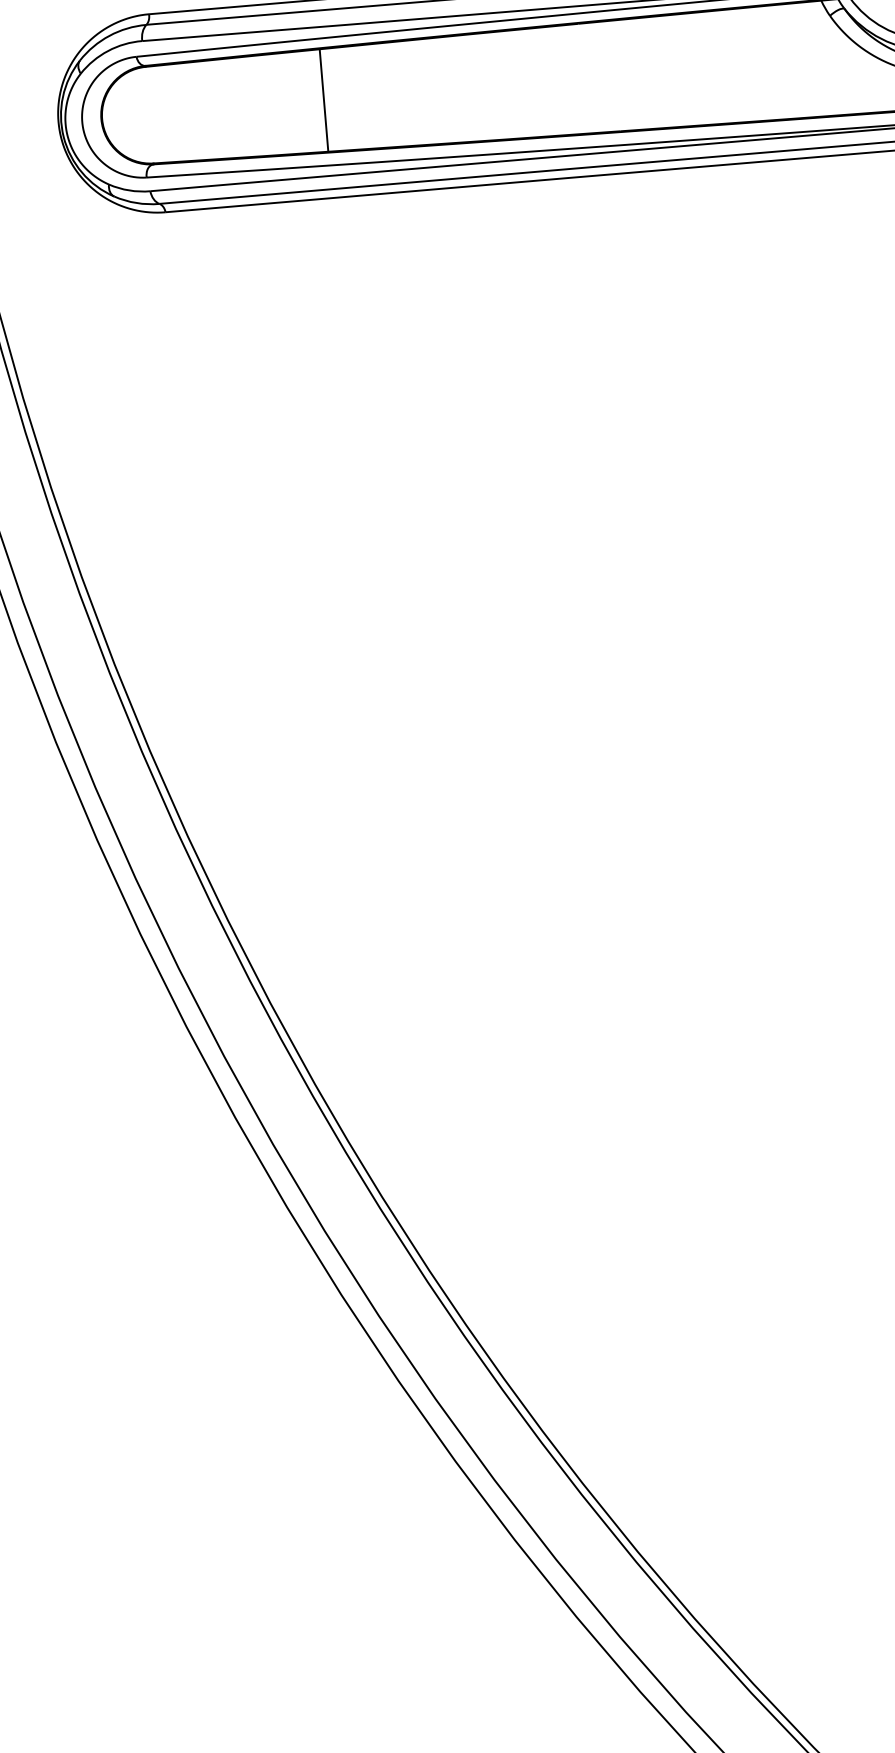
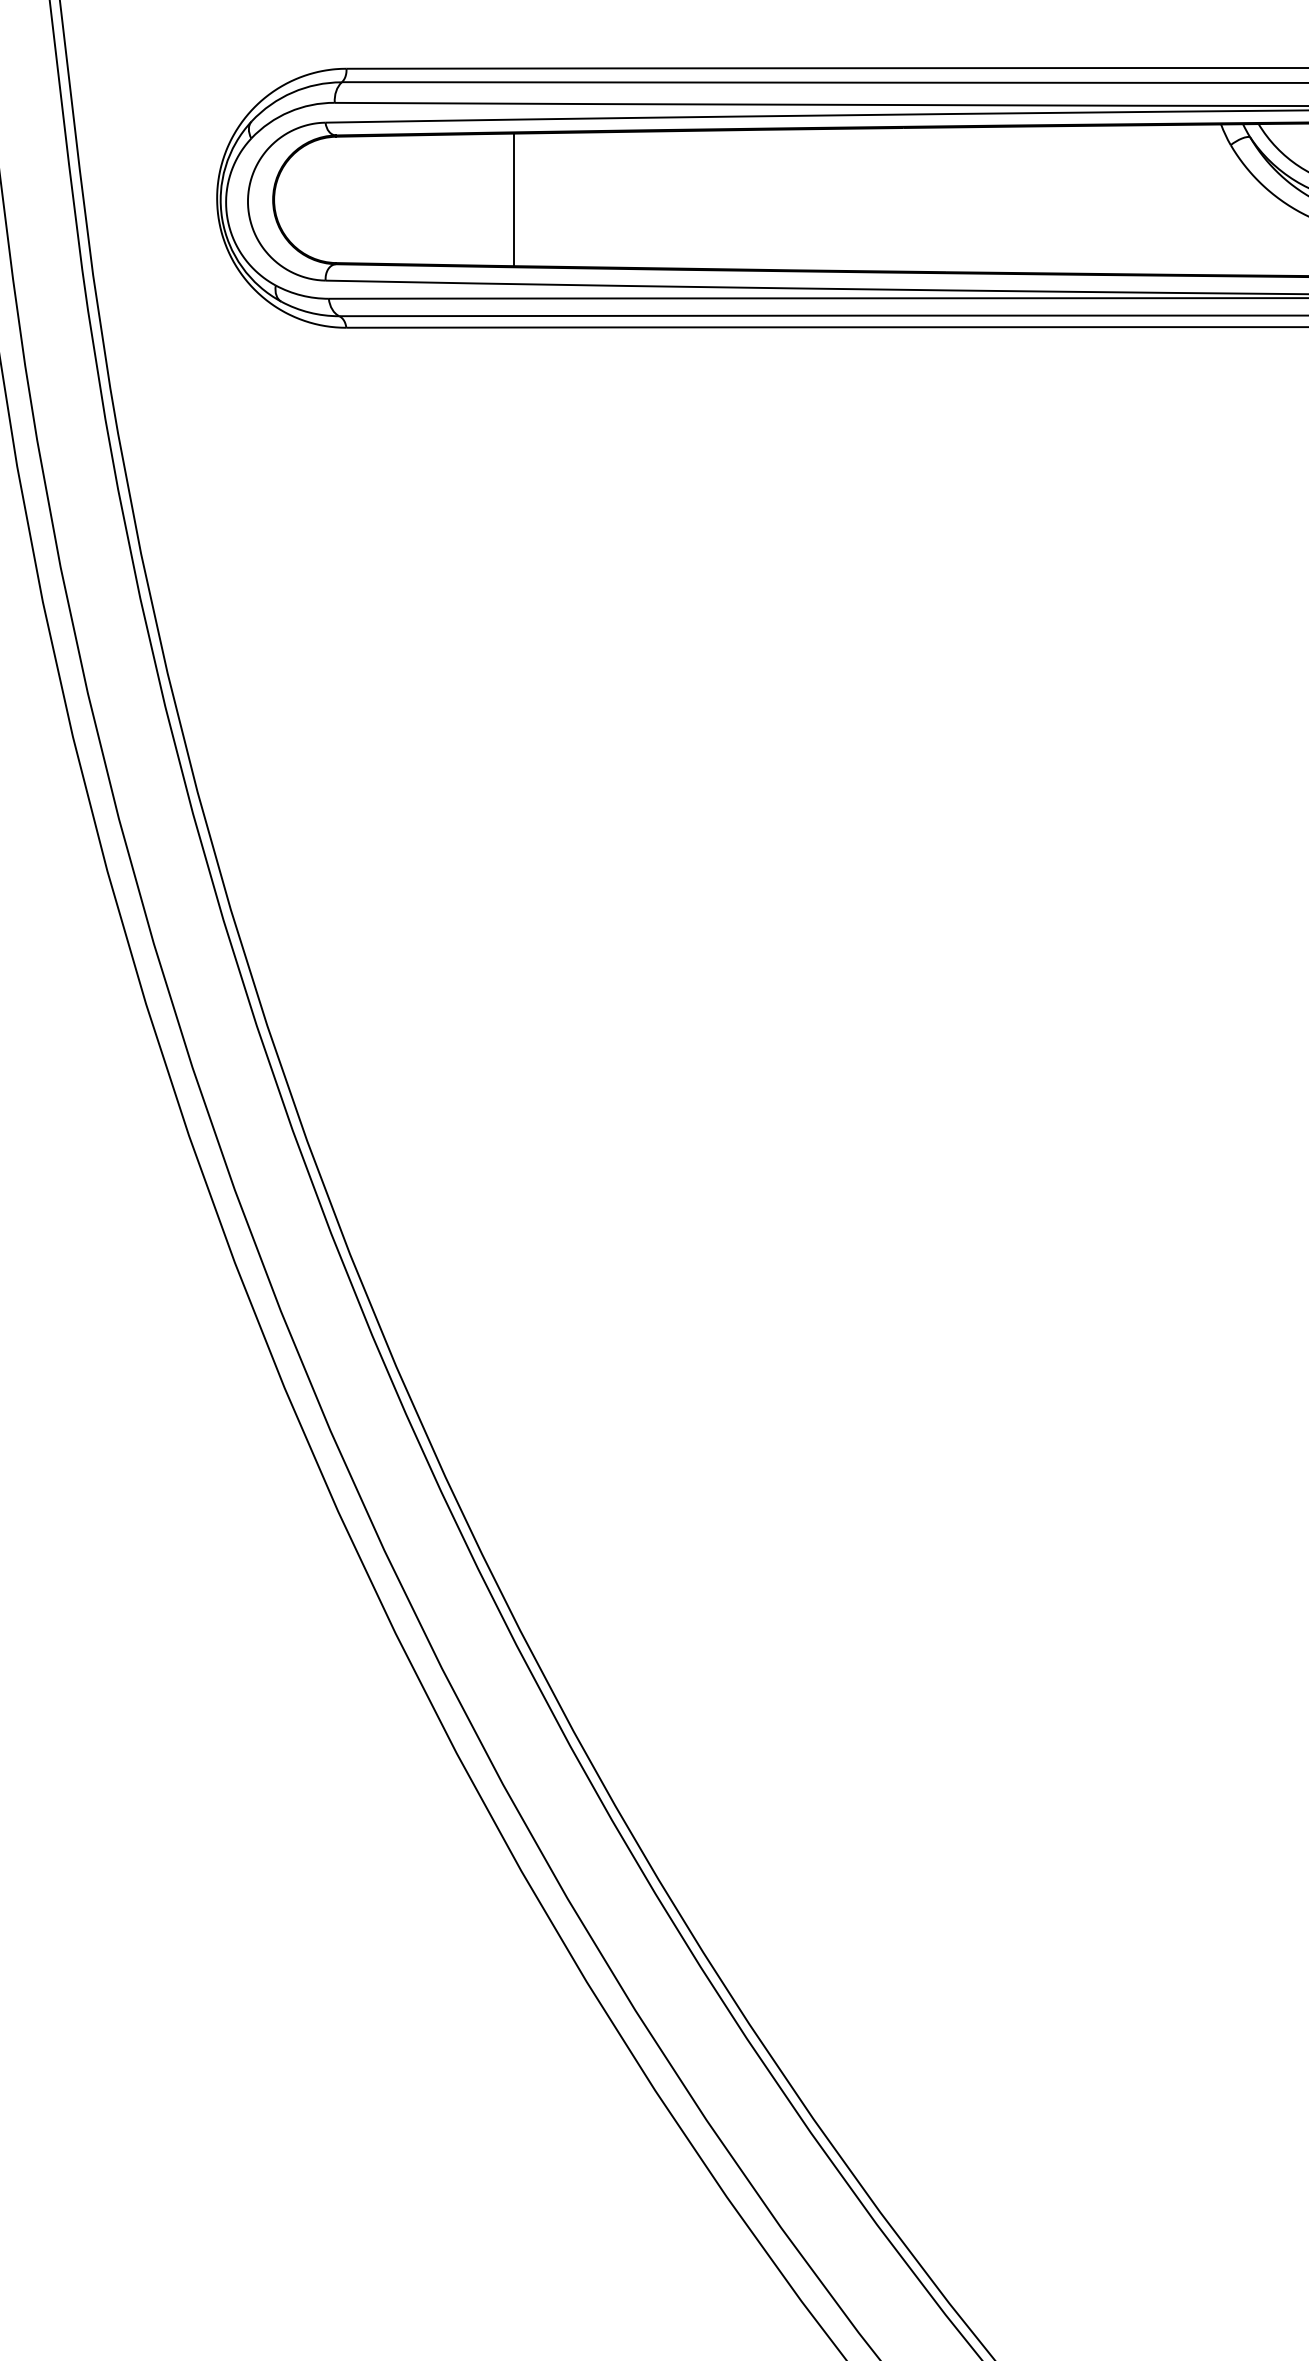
line: (324, 100) -> (514, 199), moved

